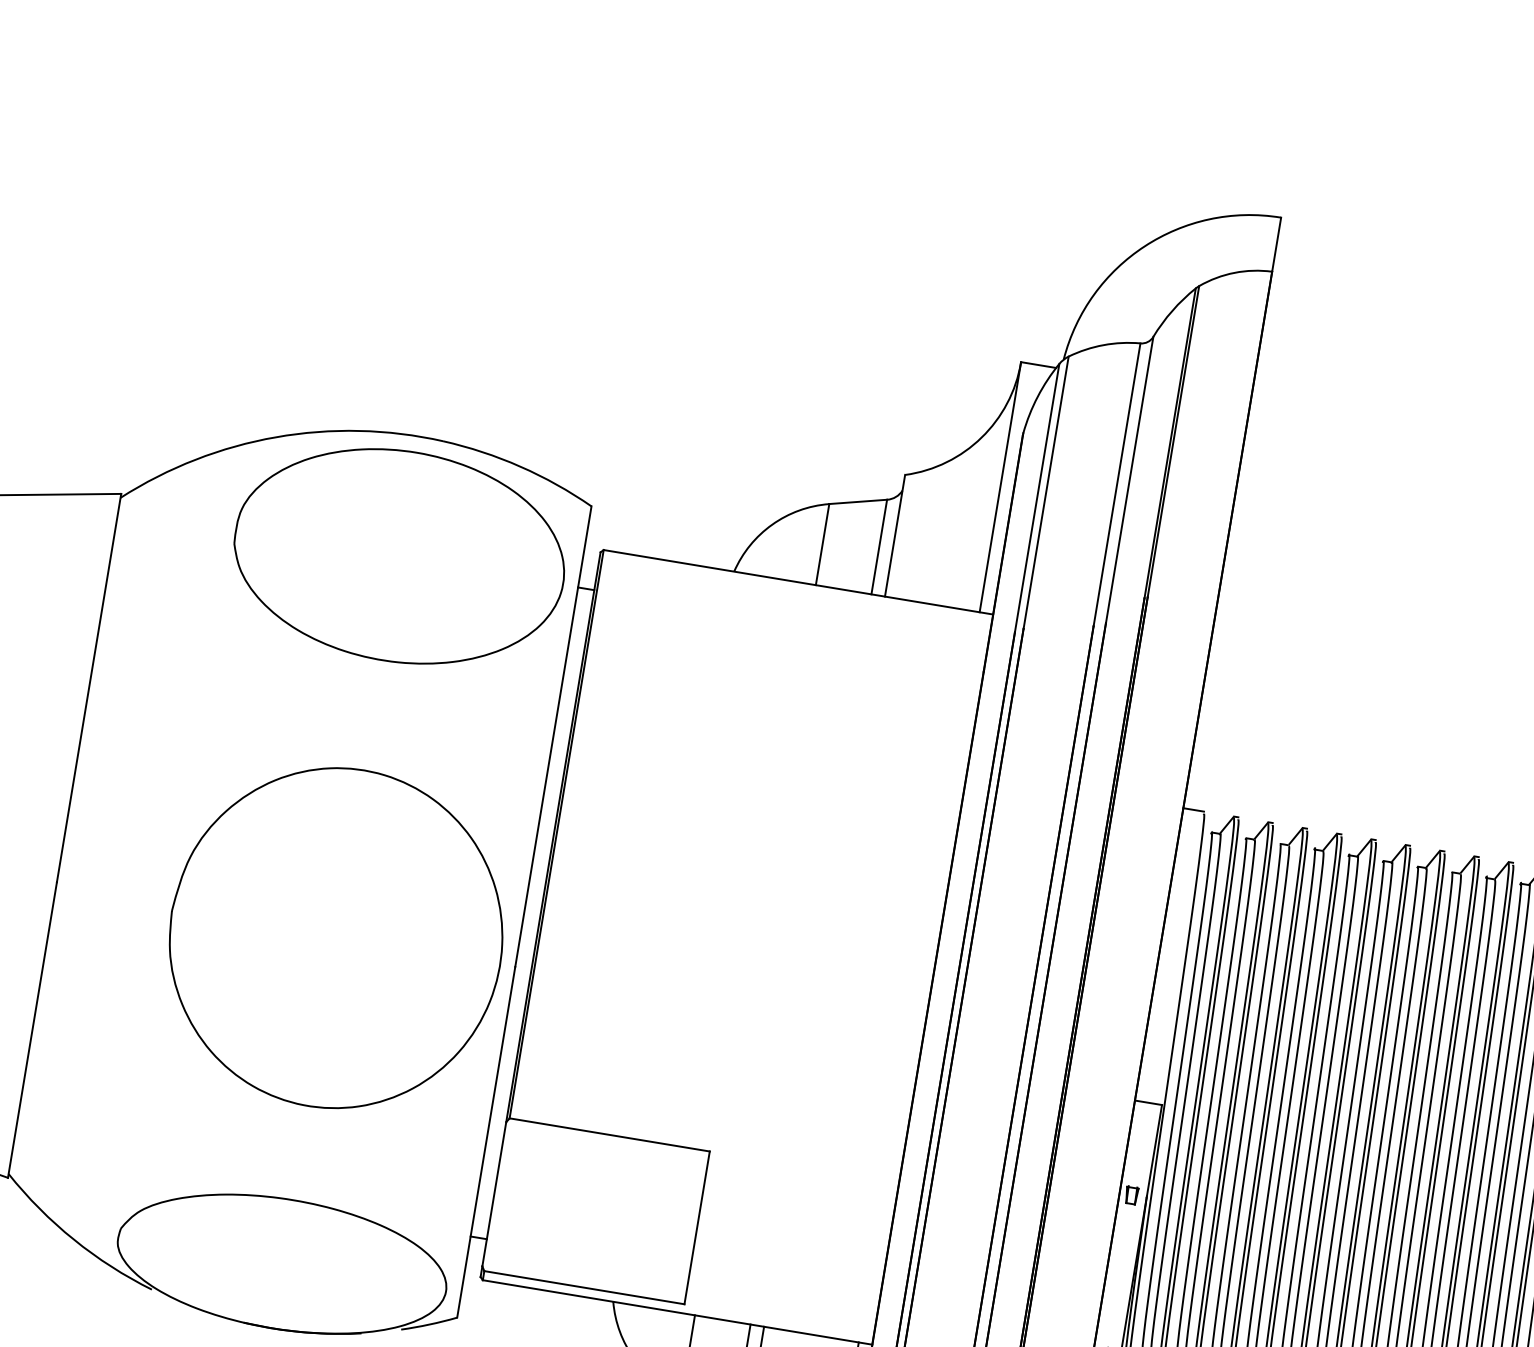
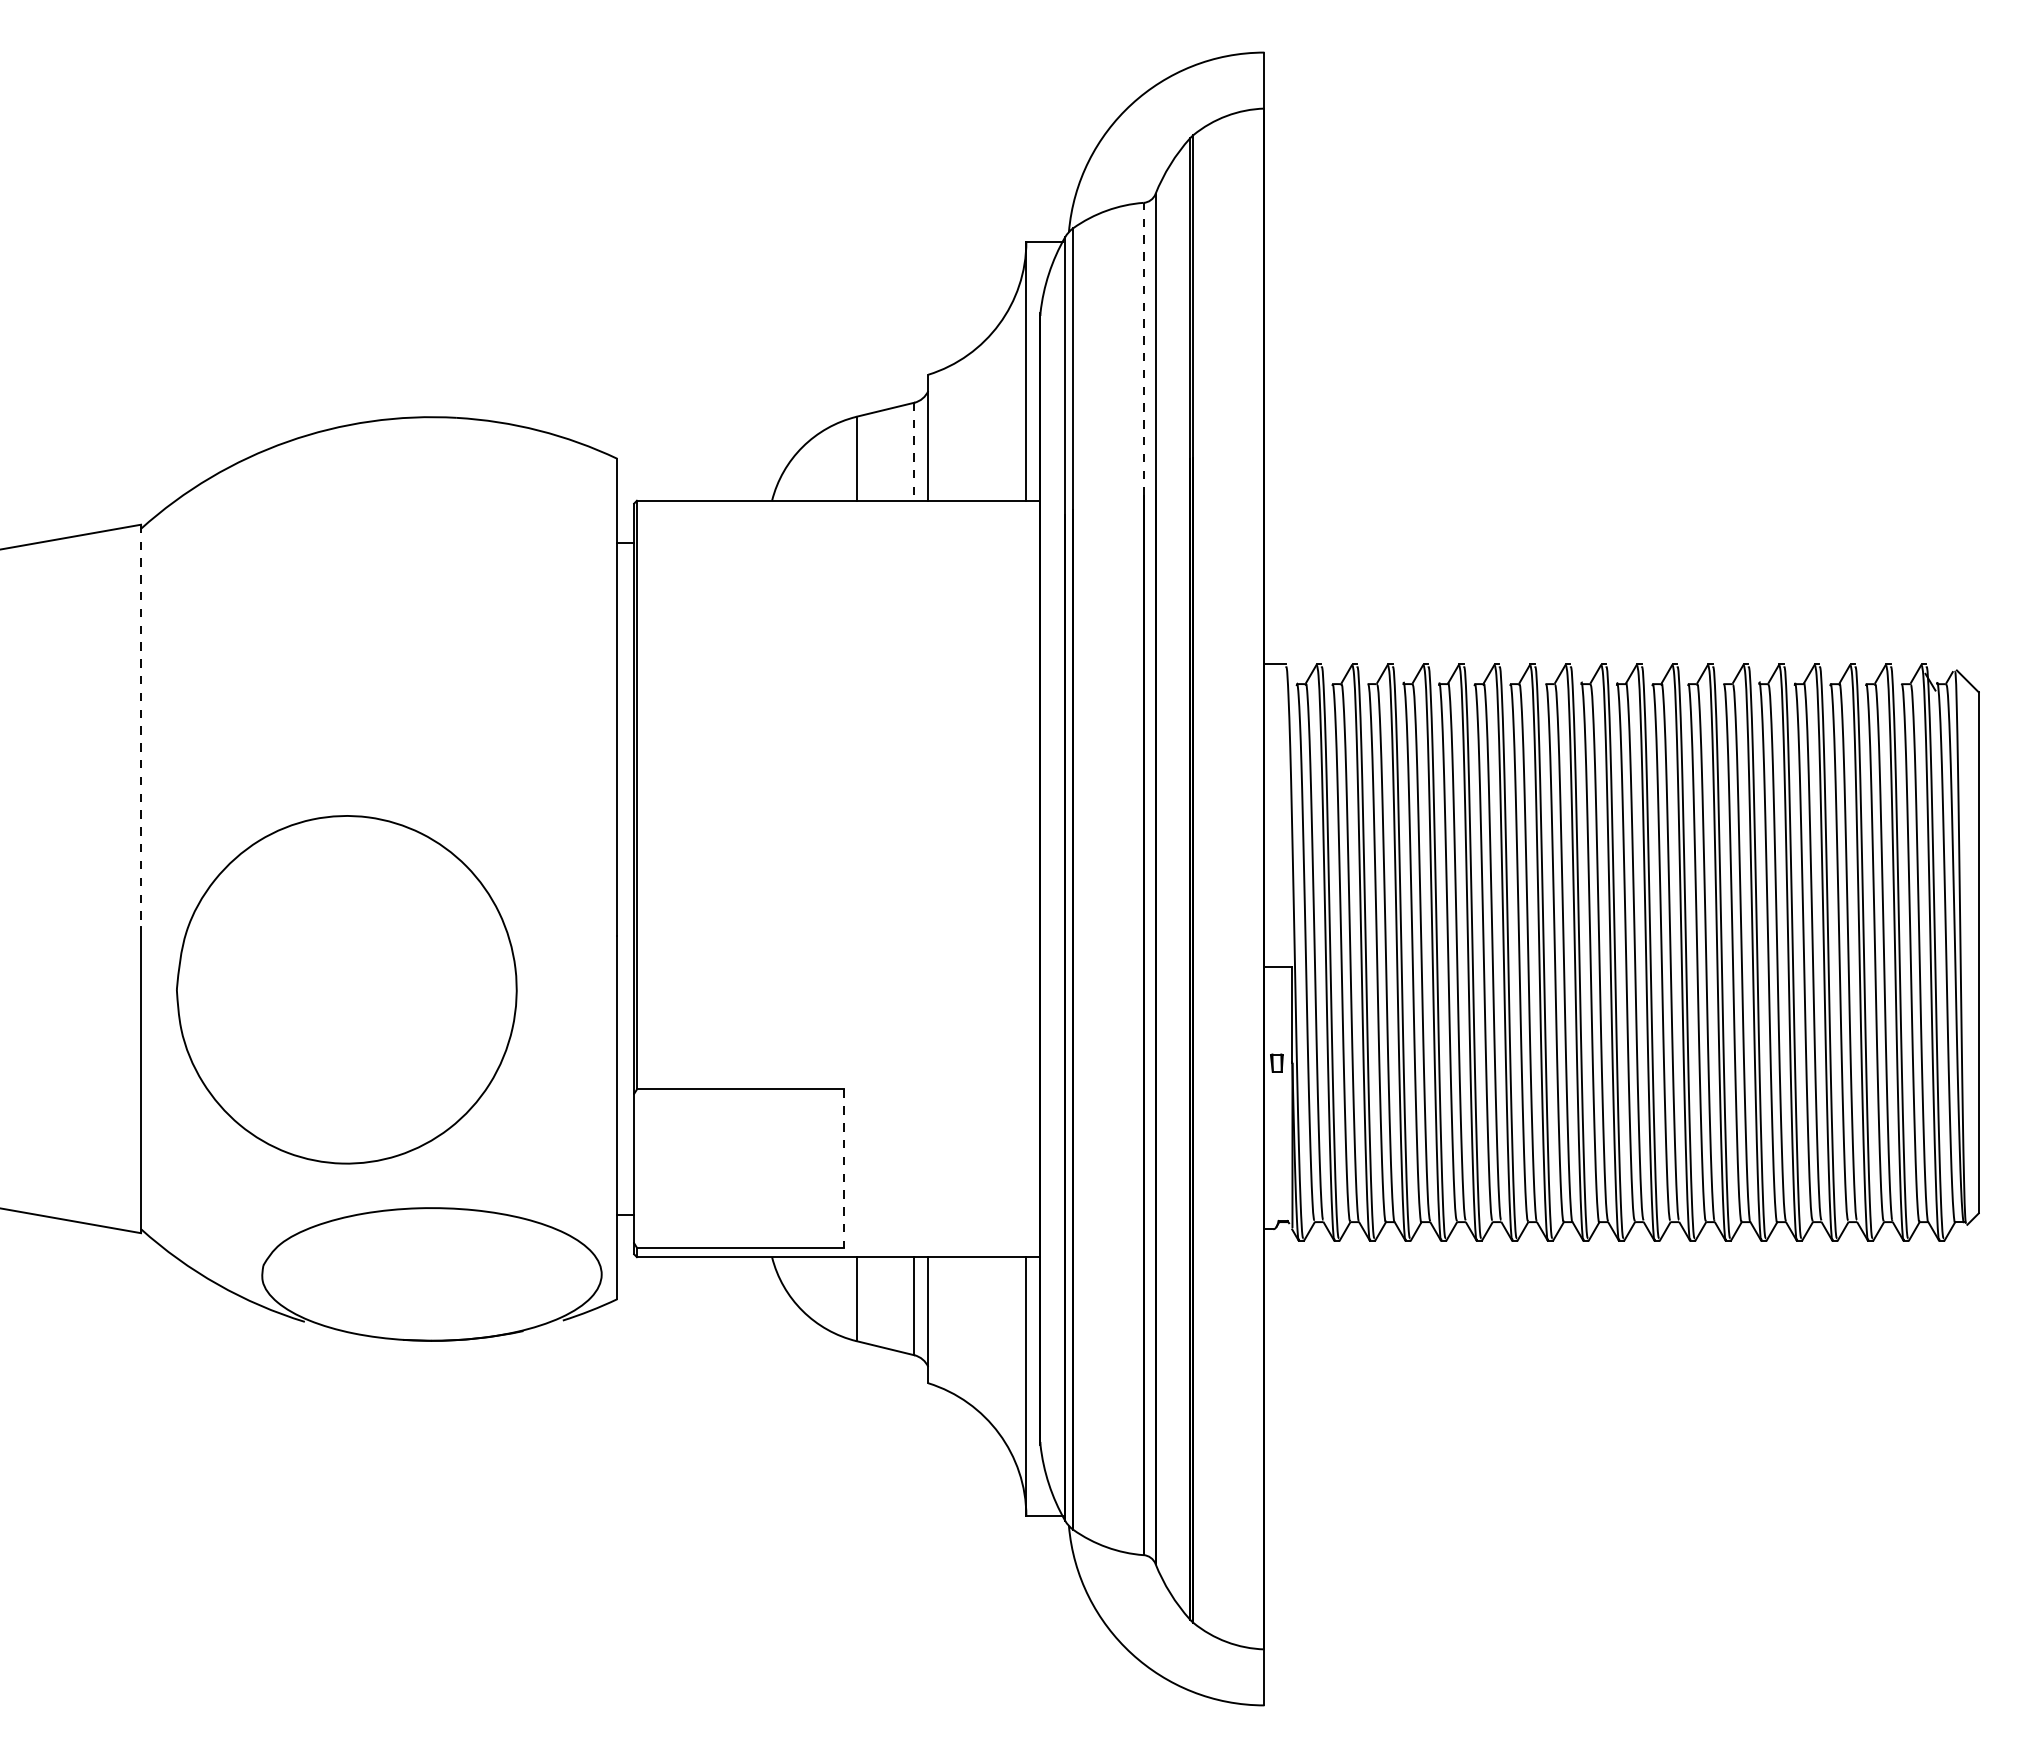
line: (1116, 484) -> (1143, 349), solid -> dashed
line: (879, 546) -> (914, 451), solid -> dashed
part: (399, 556) -> (432, 541), removed
line: (89, 688) -> (141, 726), solid -> dashed
part: (335, 937) -> (346, 989), moved
line: (697, 1228) -> (844, 1169), solid -> dashed

